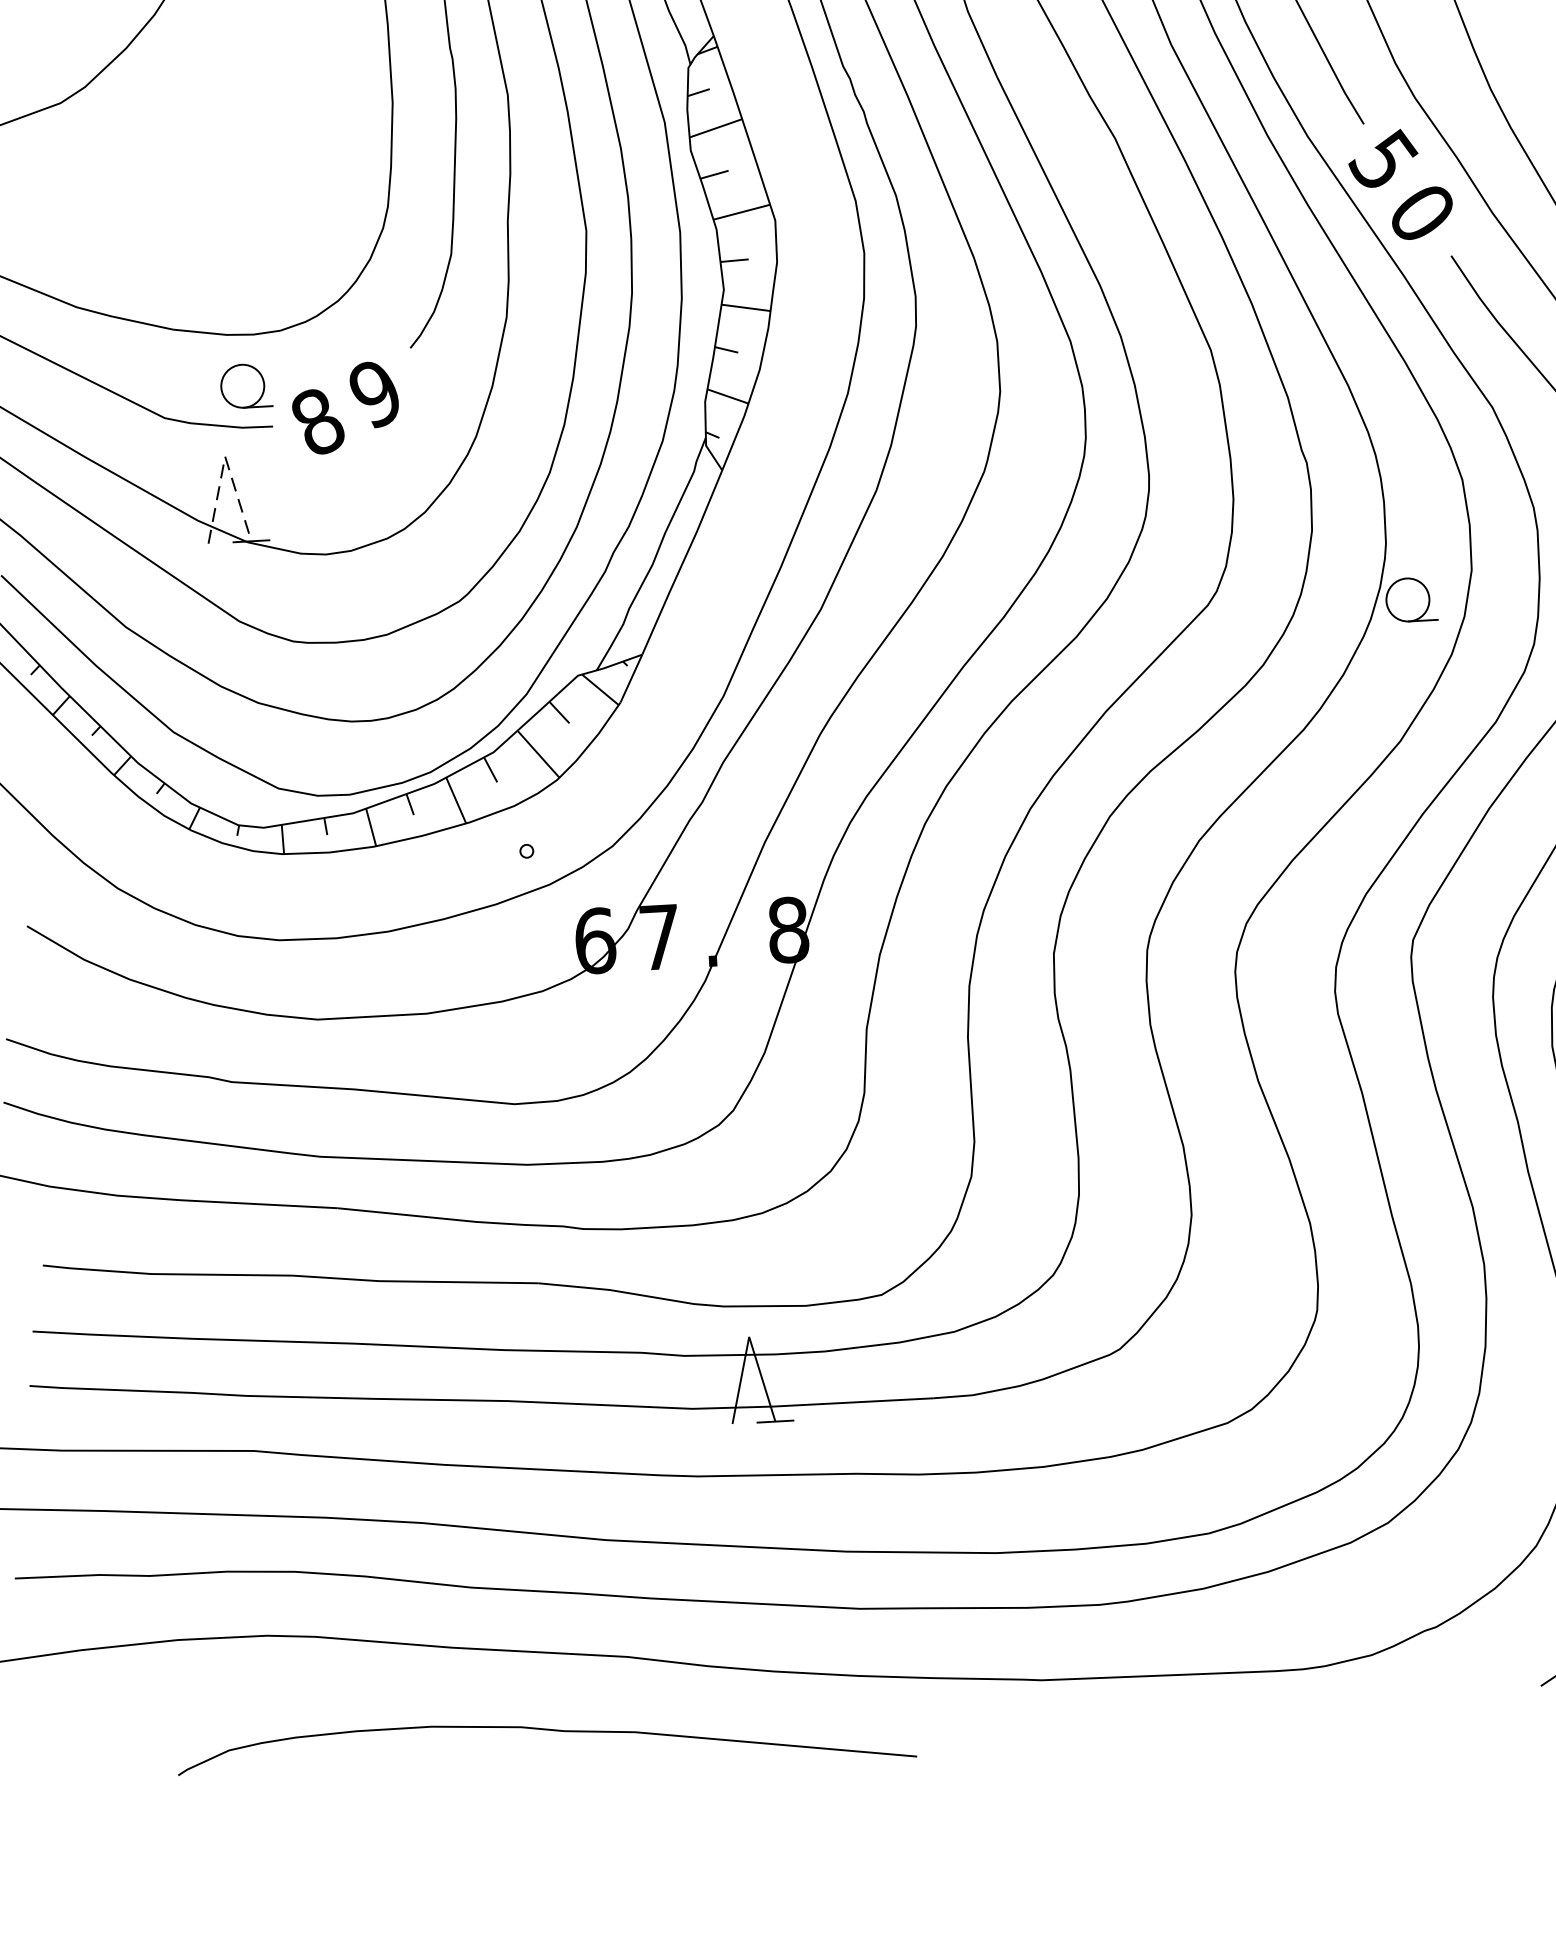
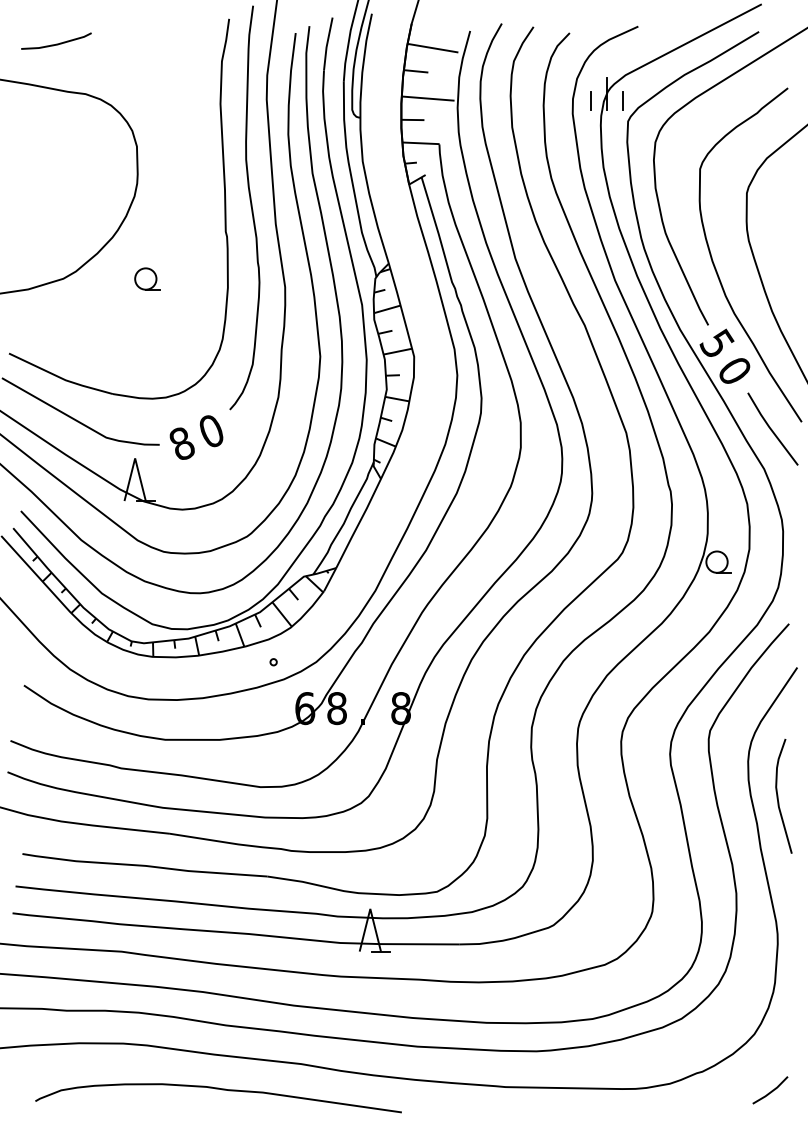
part: (246, 384) -> (147, 278), moved
text: (375, 393) -> (211, 431), 9 -> 0
line: (225, 456) -> (135, 458), dashed -> solid
text: (658, 937) -> (336, 708), 7 -> 8
curve: (553, 1732) -> (222, 1090), moved

